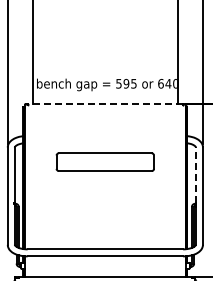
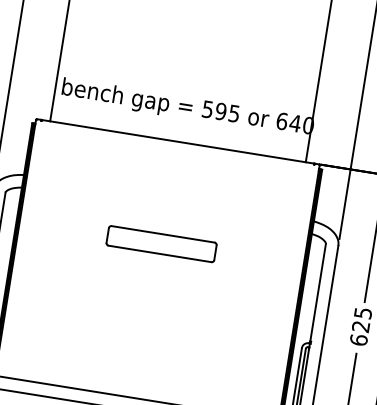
line: (104, 104) -> (176, 141), dashed -> solid
part: (105, 161) -> (161, 243), size x0.62
line: (195, 175) -> (317, 293), dashed -> solid

